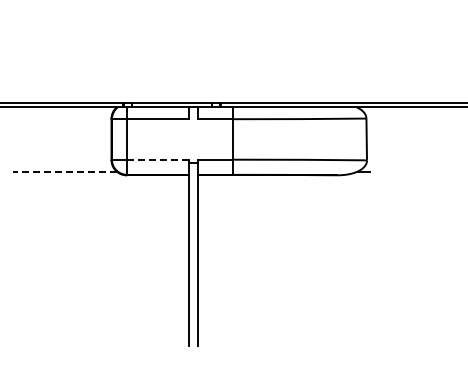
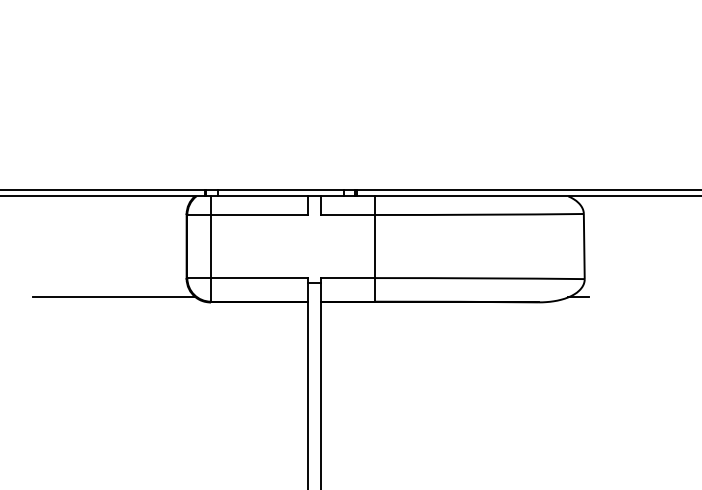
line: (158, 159) -> (259, 277), dashed -> solid
line: (64, 172) -> (113, 298), dashed -> solid

